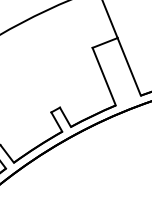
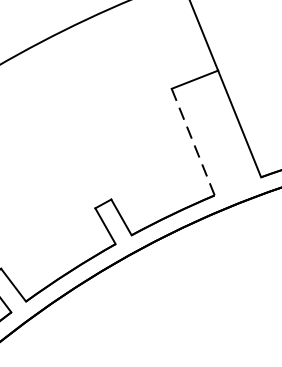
line: (104, 77) -> (193, 143), solid -> dashed

